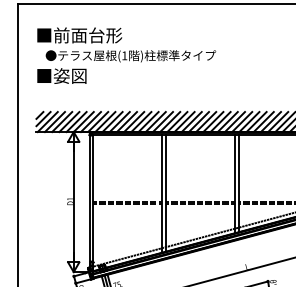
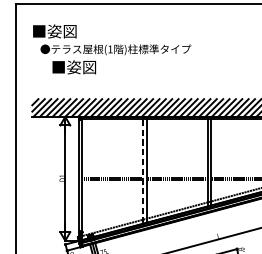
text: (87, 35) -> (77, 31), ■前面台形 -> ■姿図
text: (61, 75) -> (73, 66), moved
line: (161, 193) -> (142, 171), solid -> dashed

